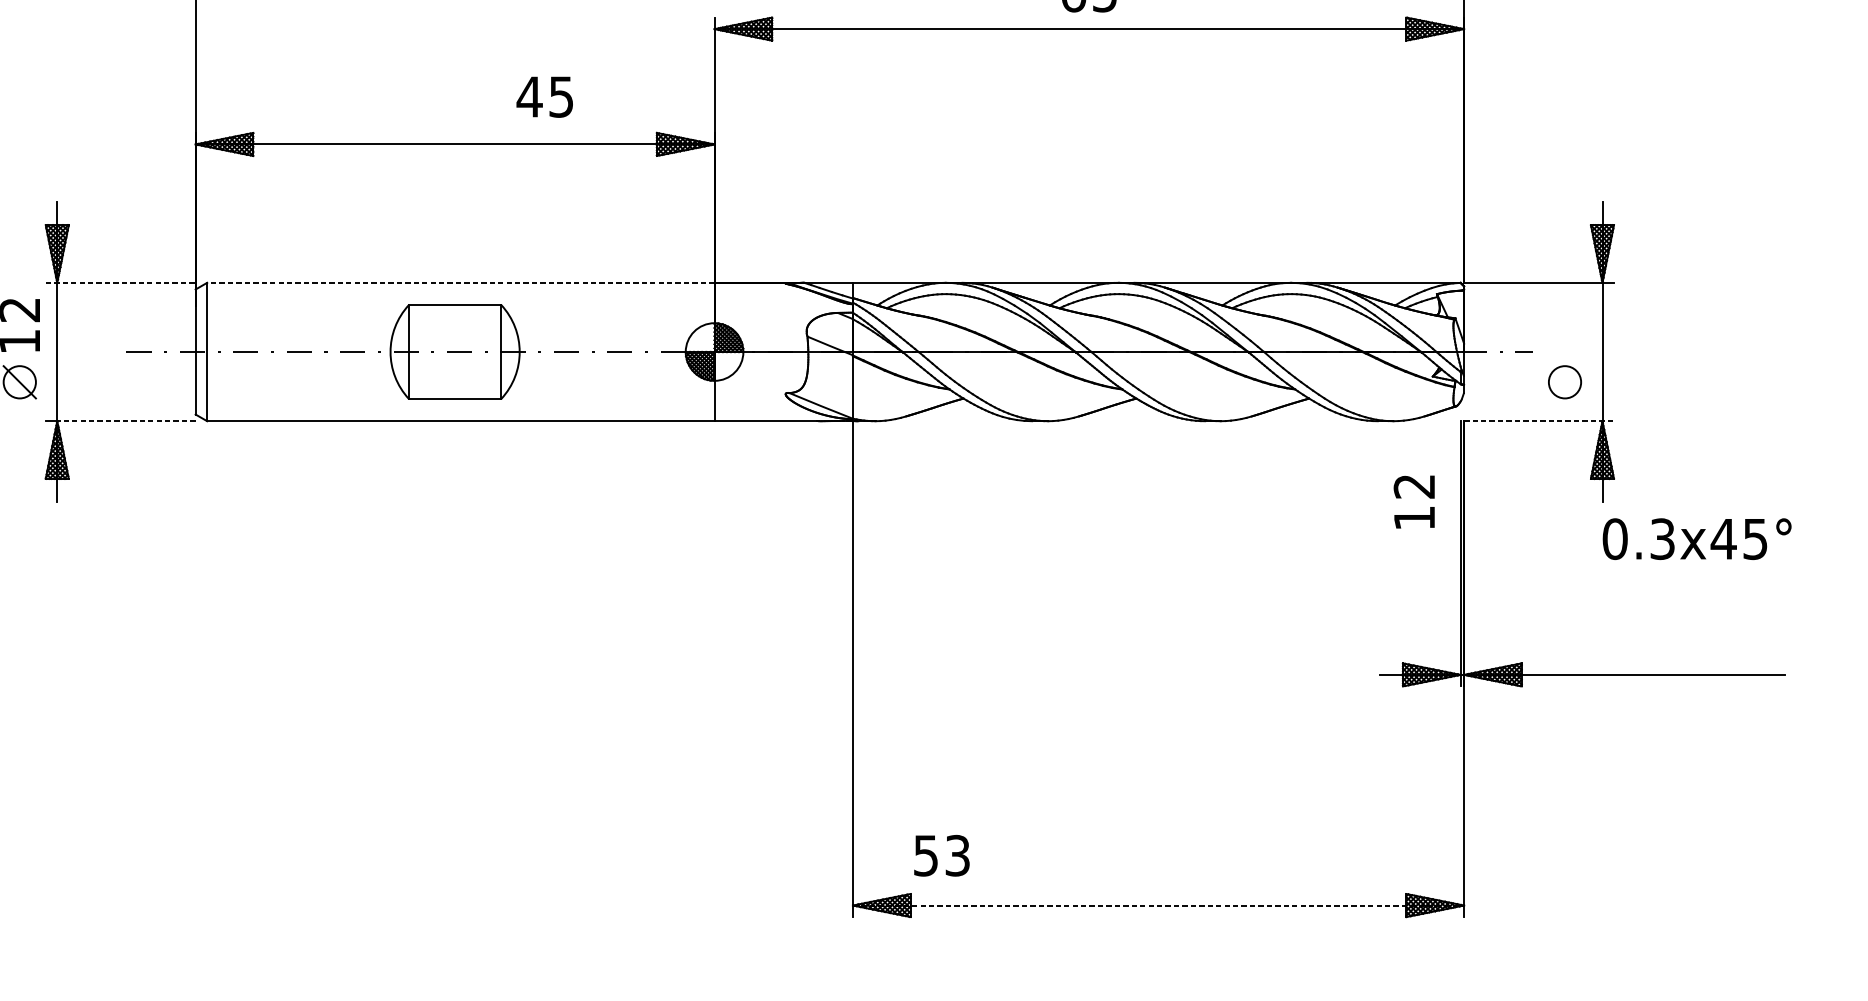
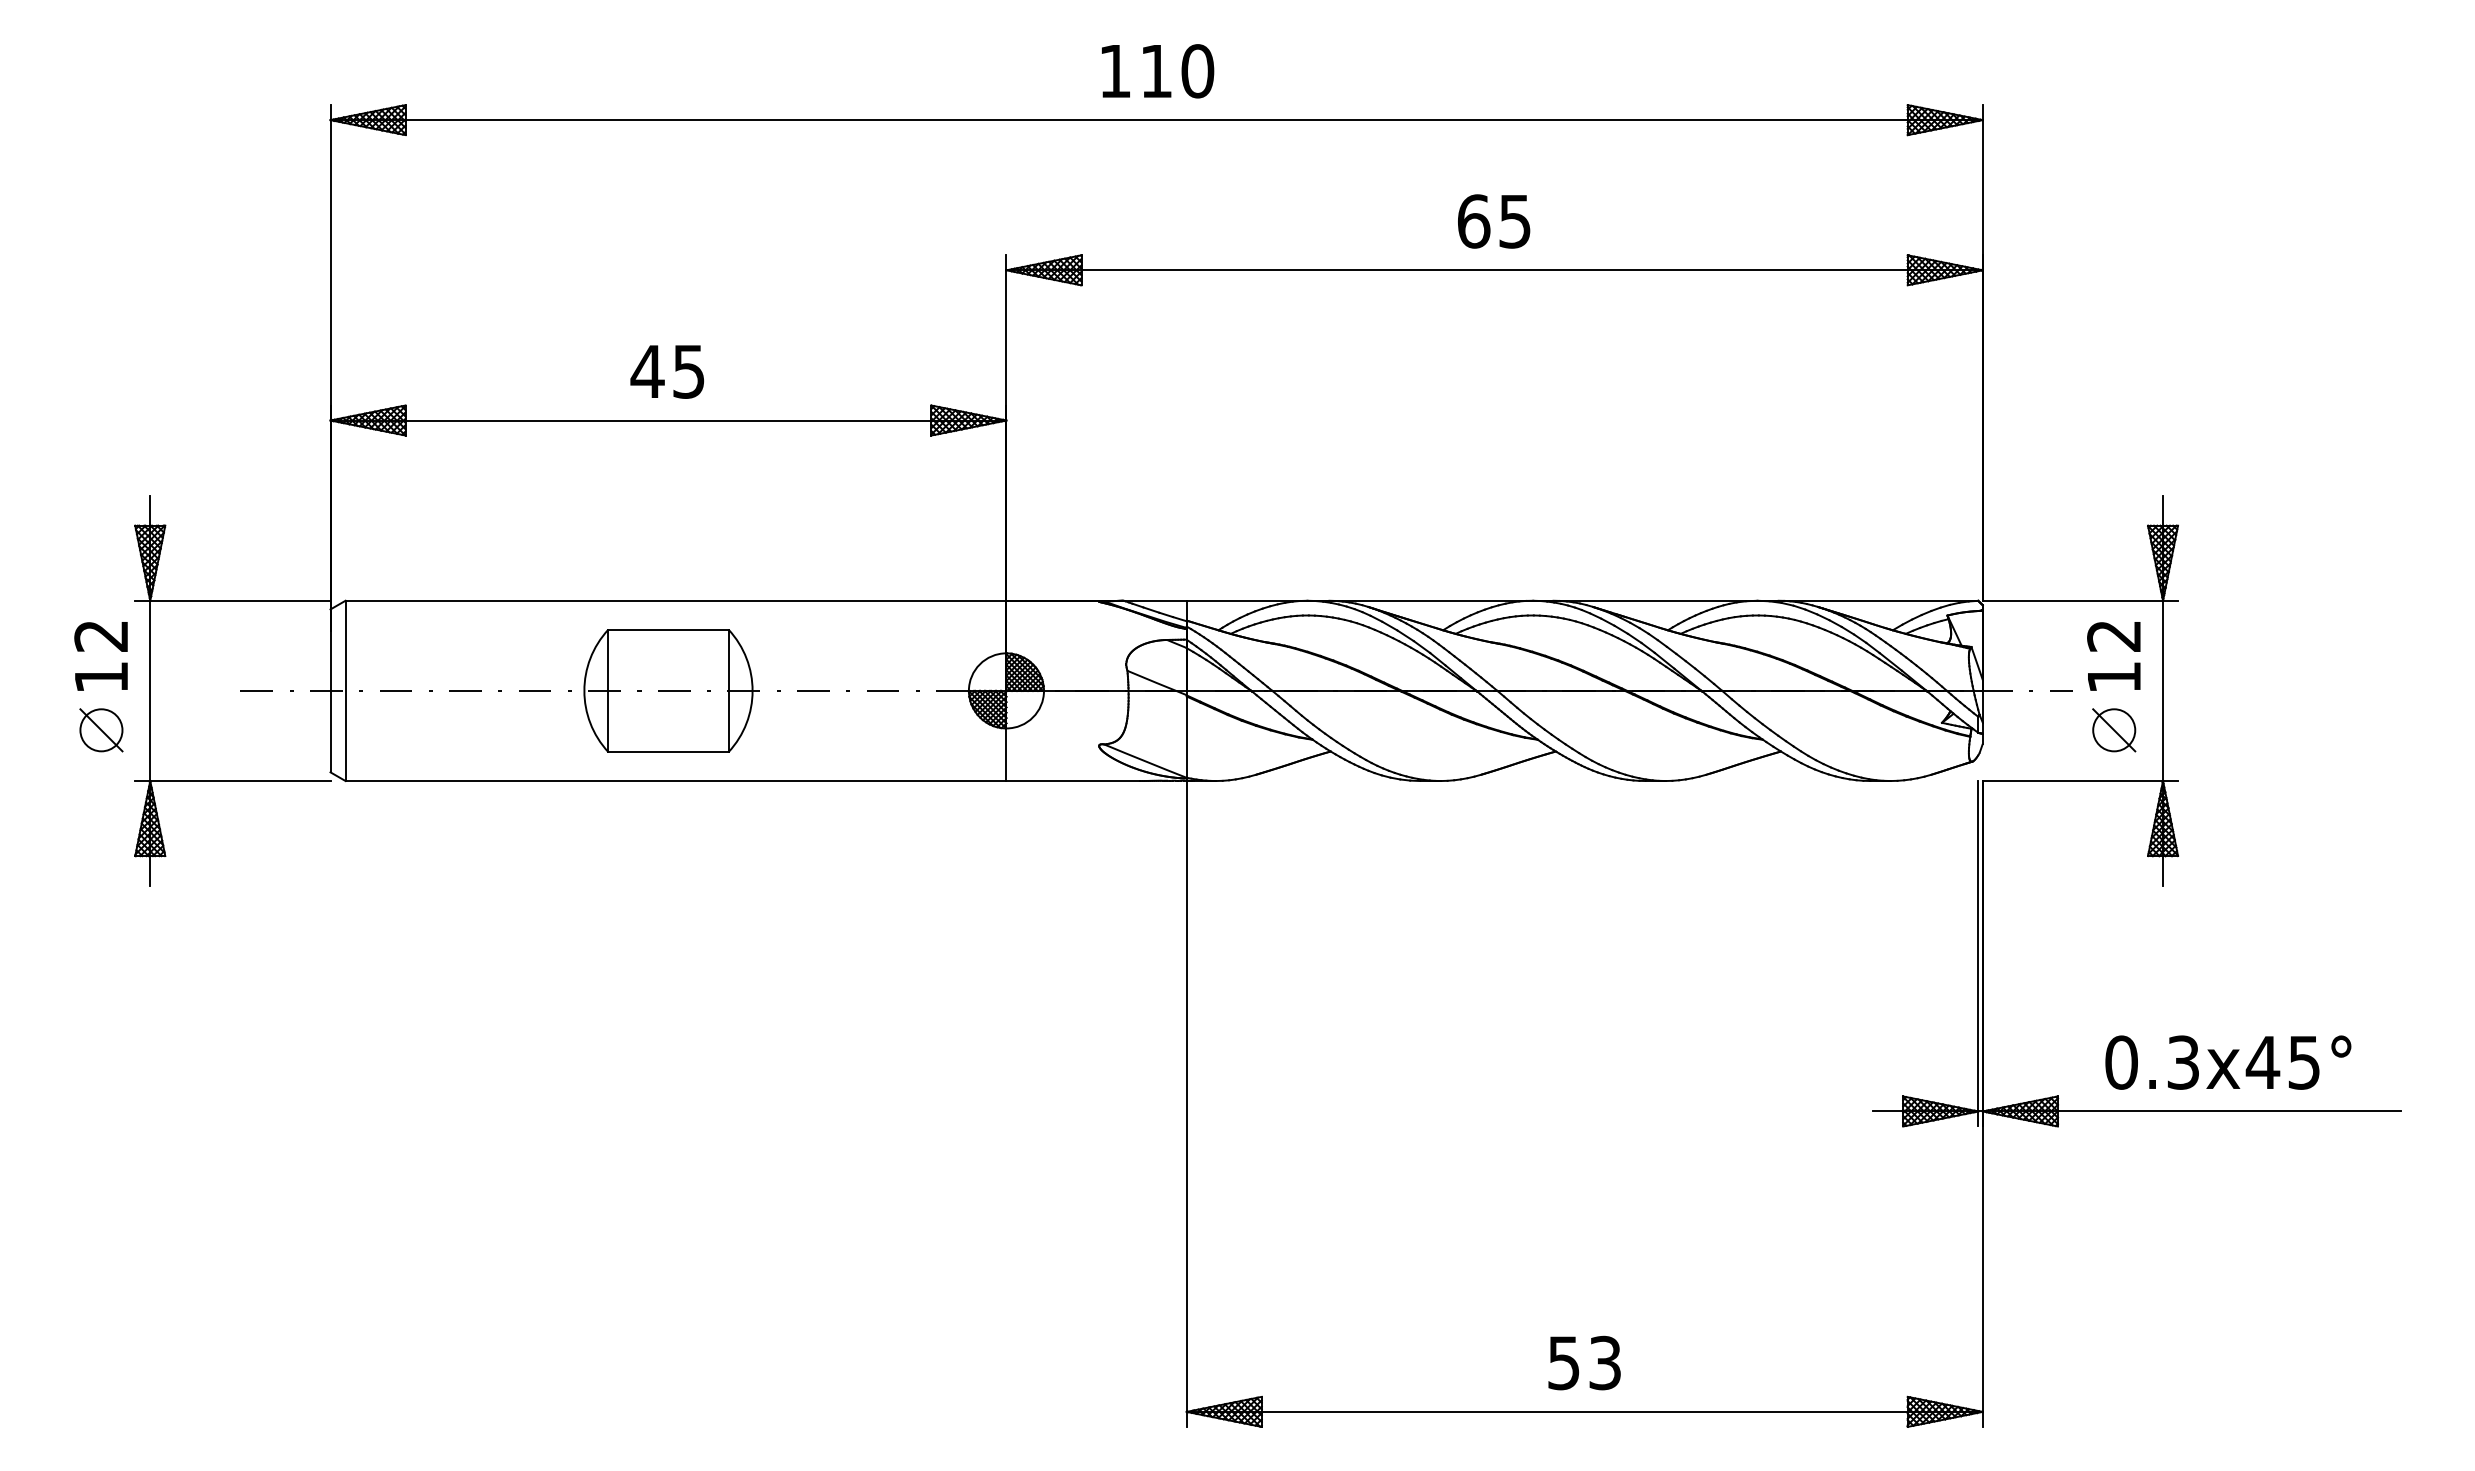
text: (544, 96) -> (666, 371), moved
line: (120, 282) -> (232, 600), dashed -> solid
line: (460, 282) -> (675, 600), dashed -> solid
line: (1565, 382) -> (2114, 730), added
line: (125, 421) -> (239, 781), dashed -> solid
line: (1539, 421) -> (2080, 781), dashed -> solid
text: (1413, 502) -> (2113, 656), moved
text: (1697, 539) -> (2228, 1062), moved
text: (941, 855) -> (1584, 1362), moved
line: (1159, 905) -> (1585, 1411), dashed -> solid

